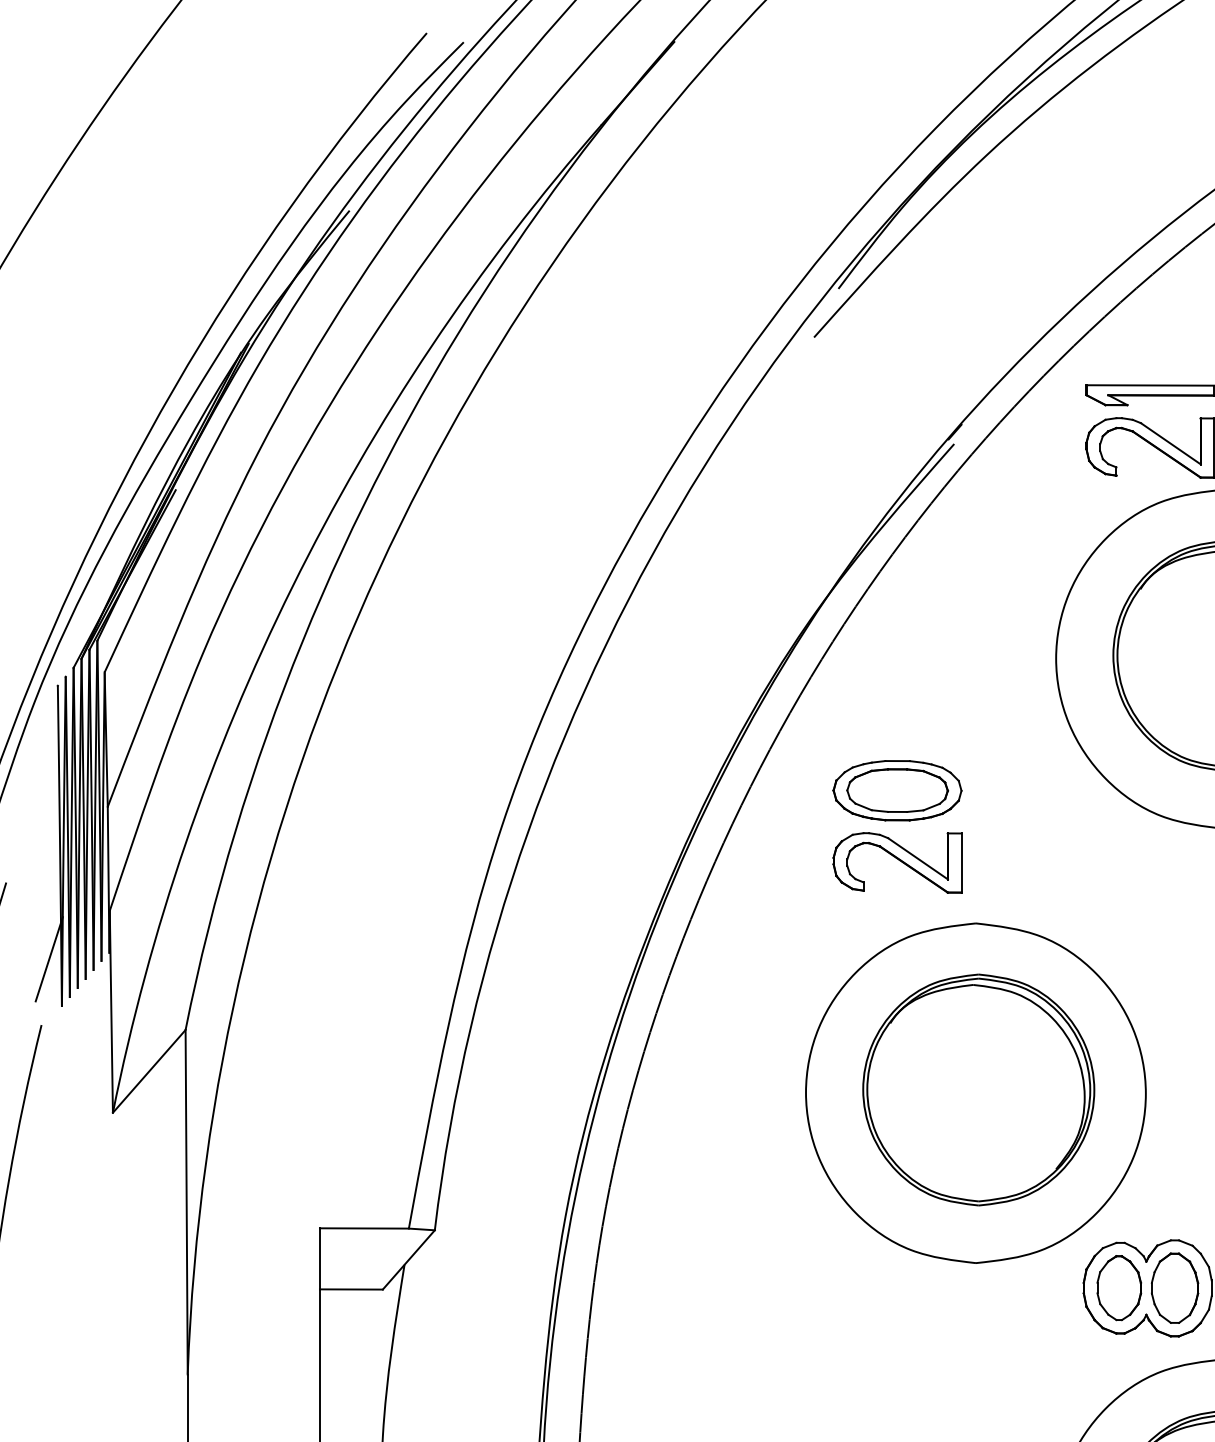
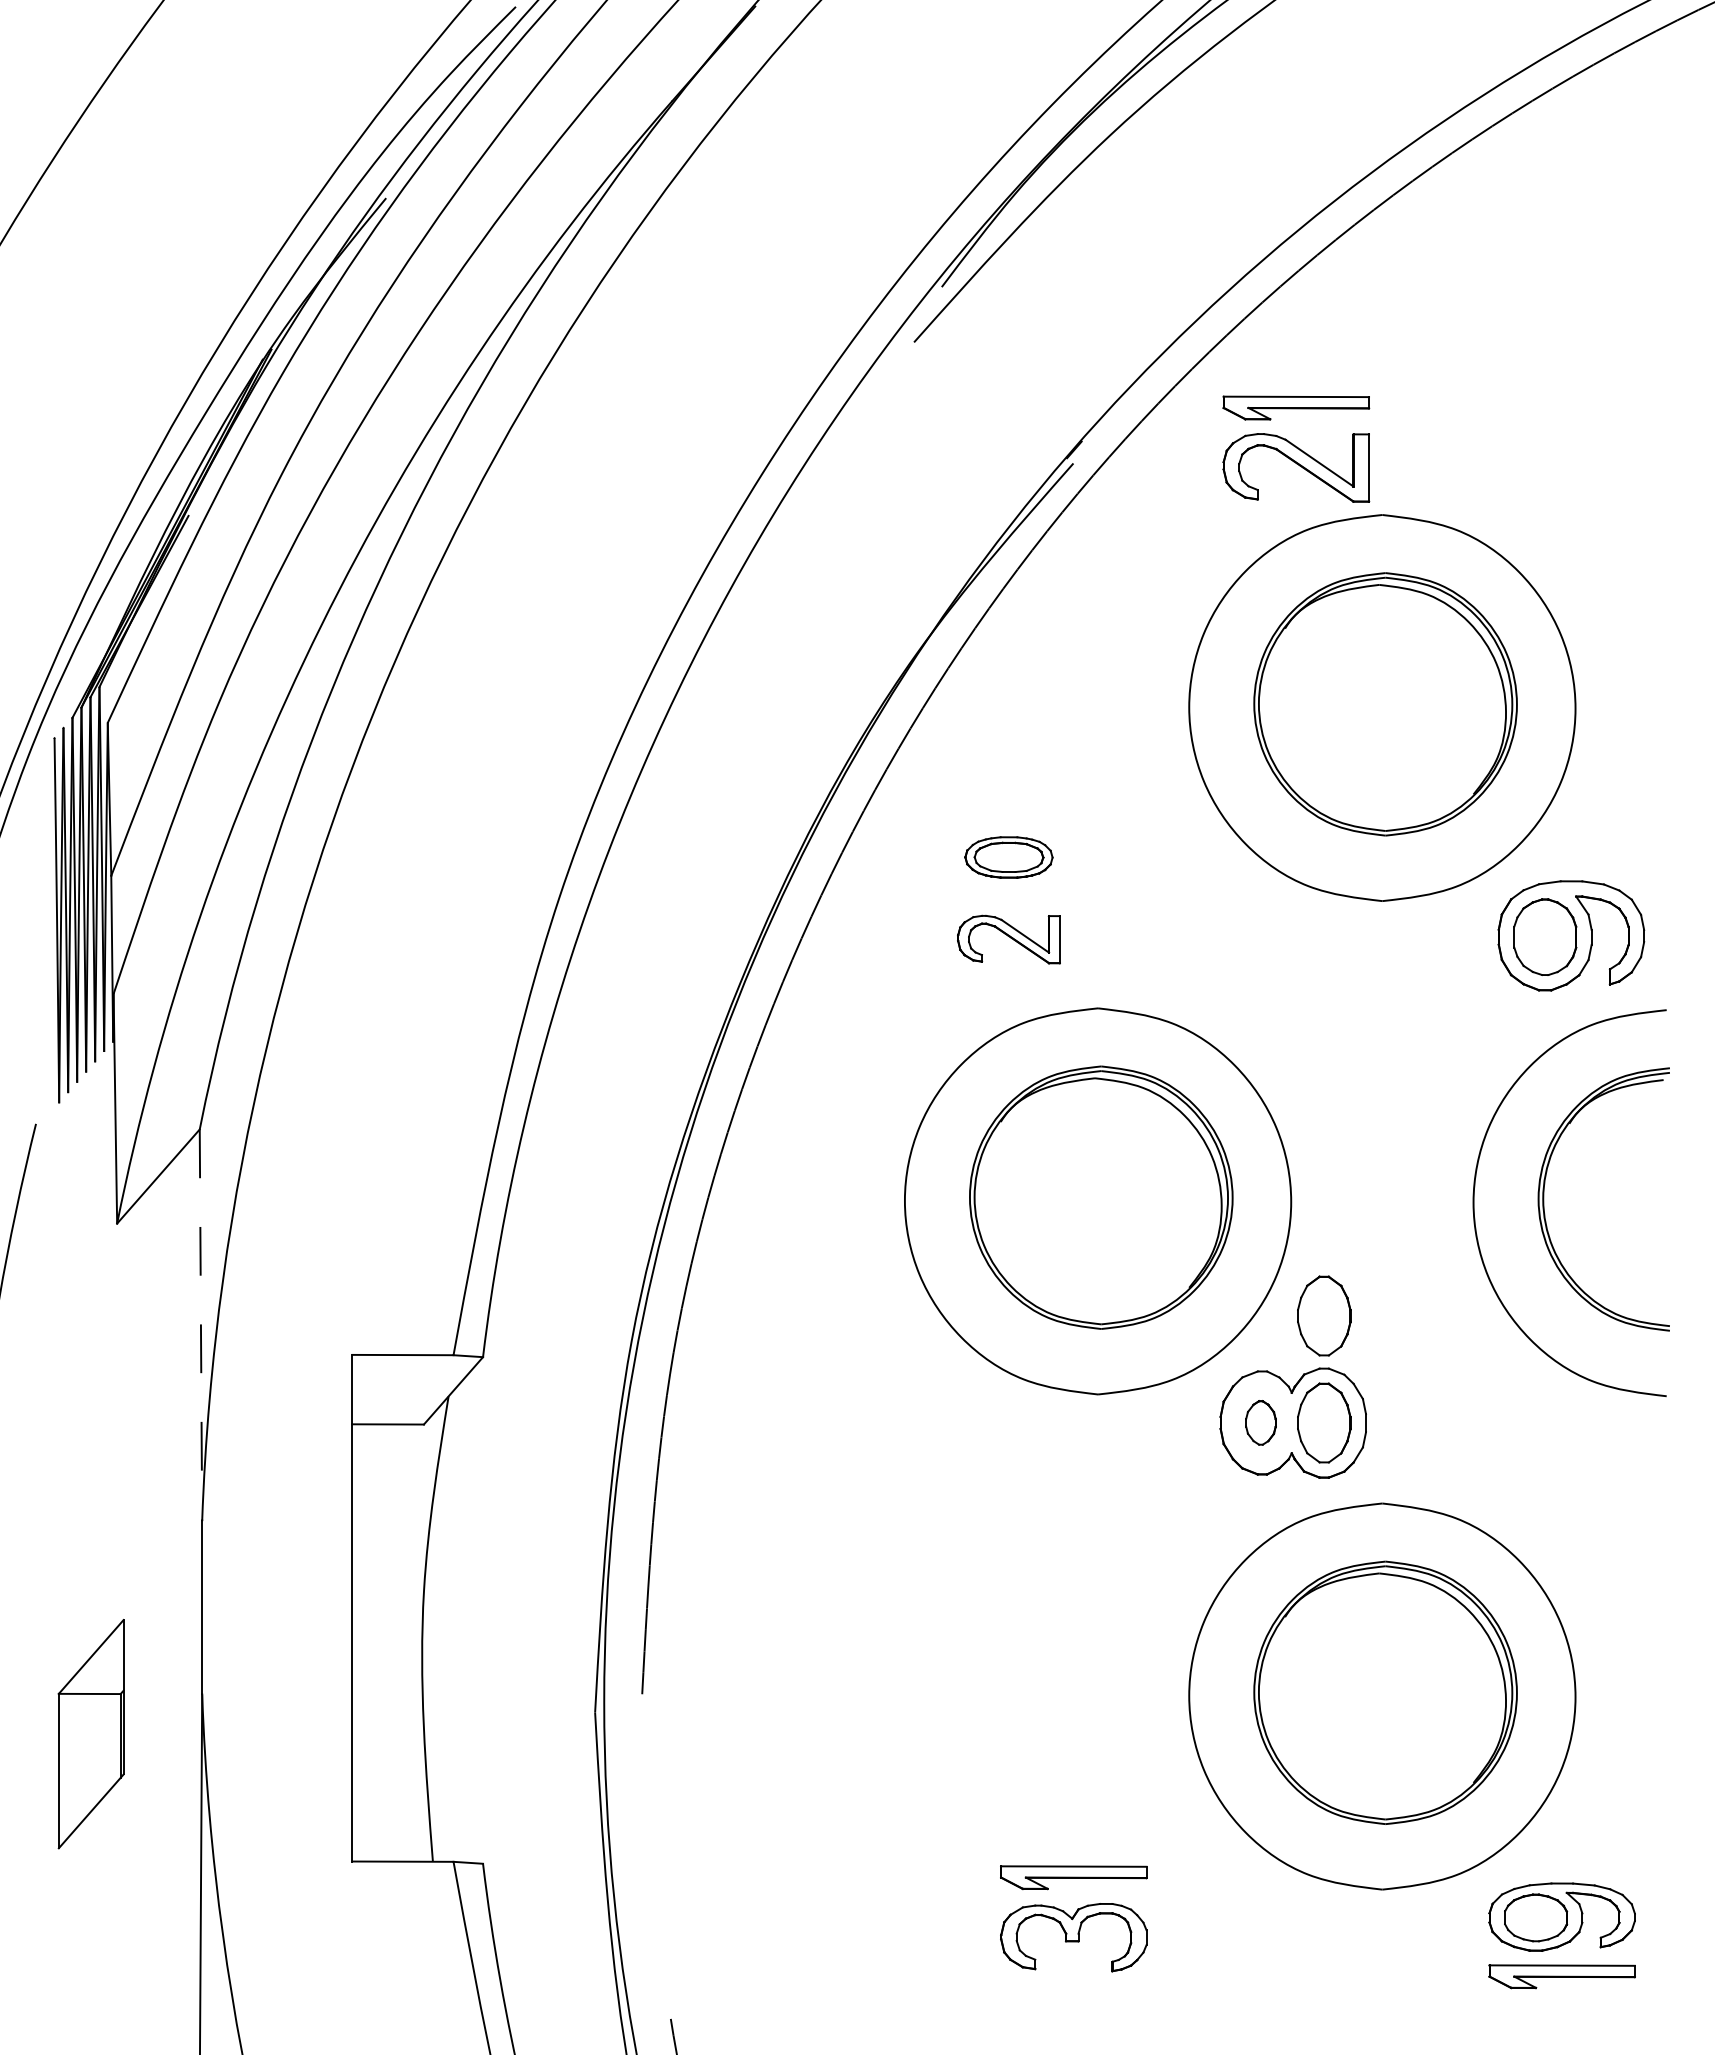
part: (897, 790) -> (1008, 857), size x0.6
part: (897, 862) -> (1008, 939), size x0.7
line: (49, 959) -> (44, 1049), removed
part: (1175, 1193) -> (1324, 1315), added
line: (186, 1202) -> (200, 1325), solid -> dashed
part: (1118, 1287) -> (1260, 1422), size x0.6

